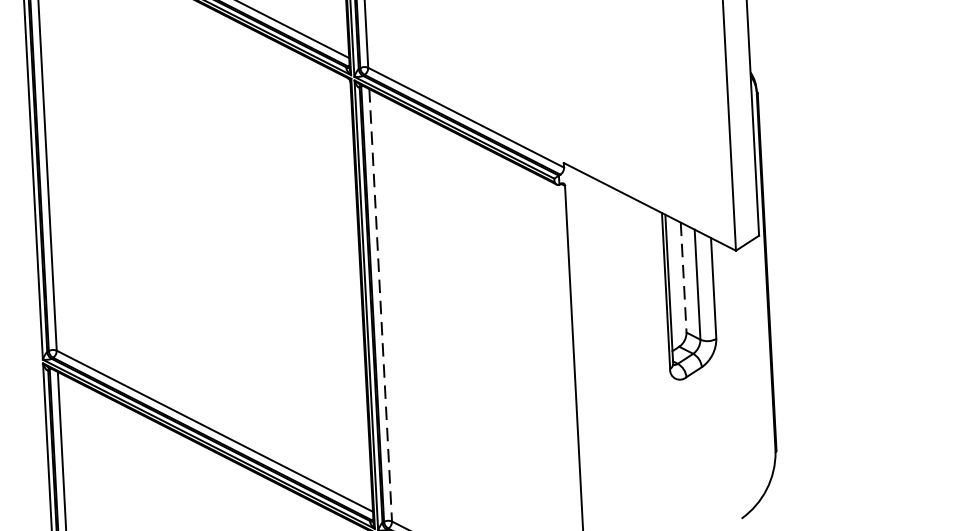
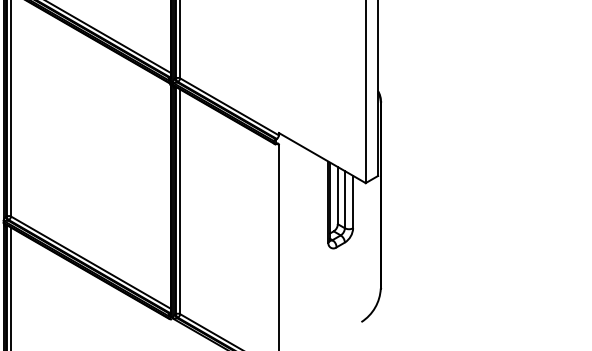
line: (682, 277) -> (337, 195), dashed -> solid
line: (381, 306) -> (180, 202), dashed -> solid

